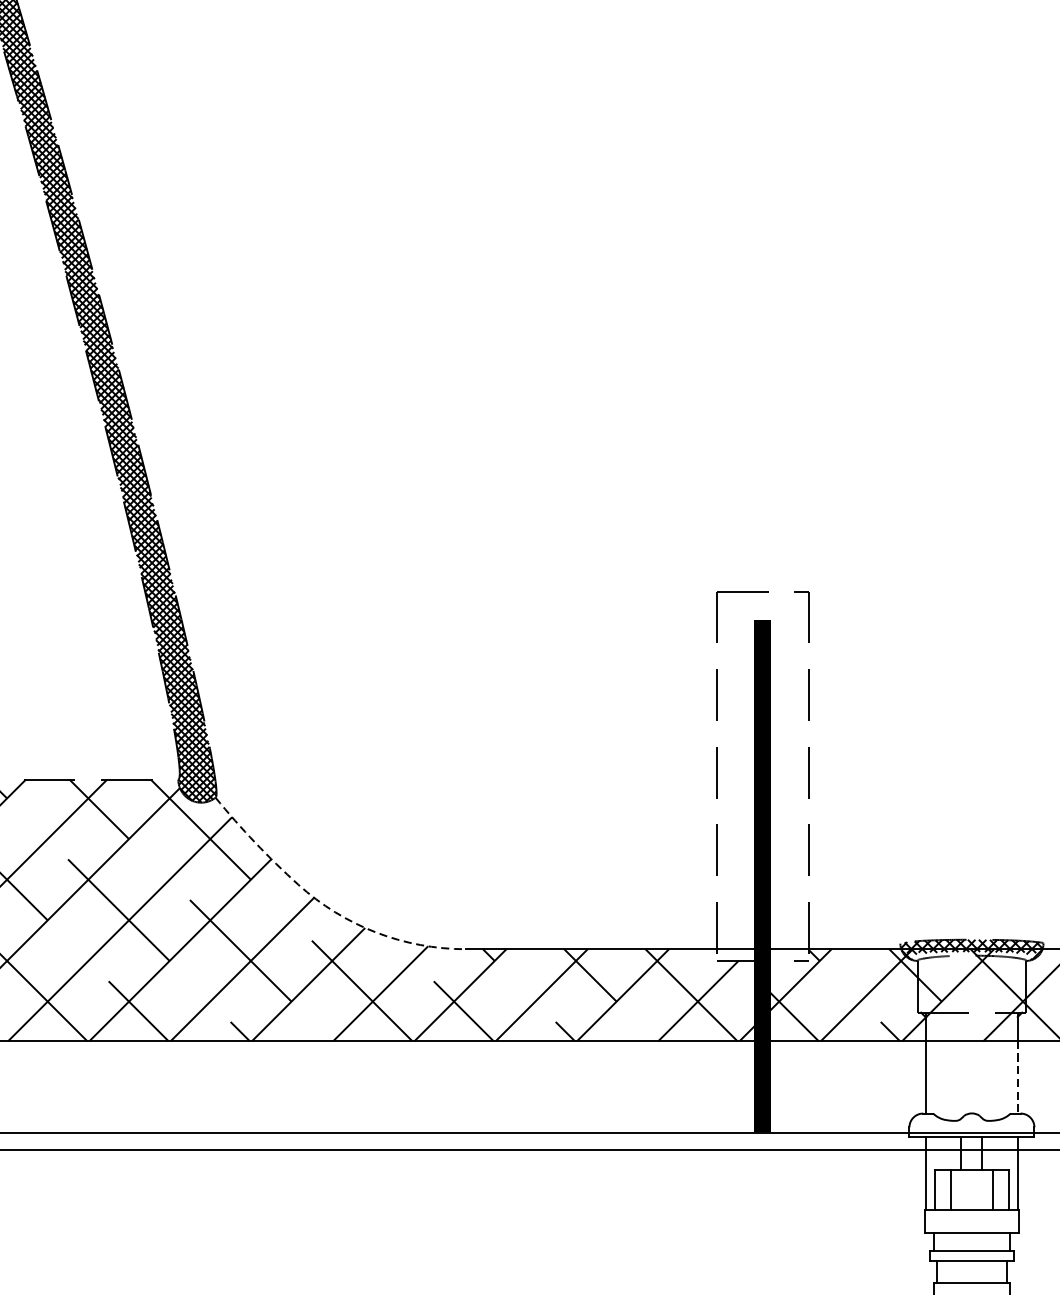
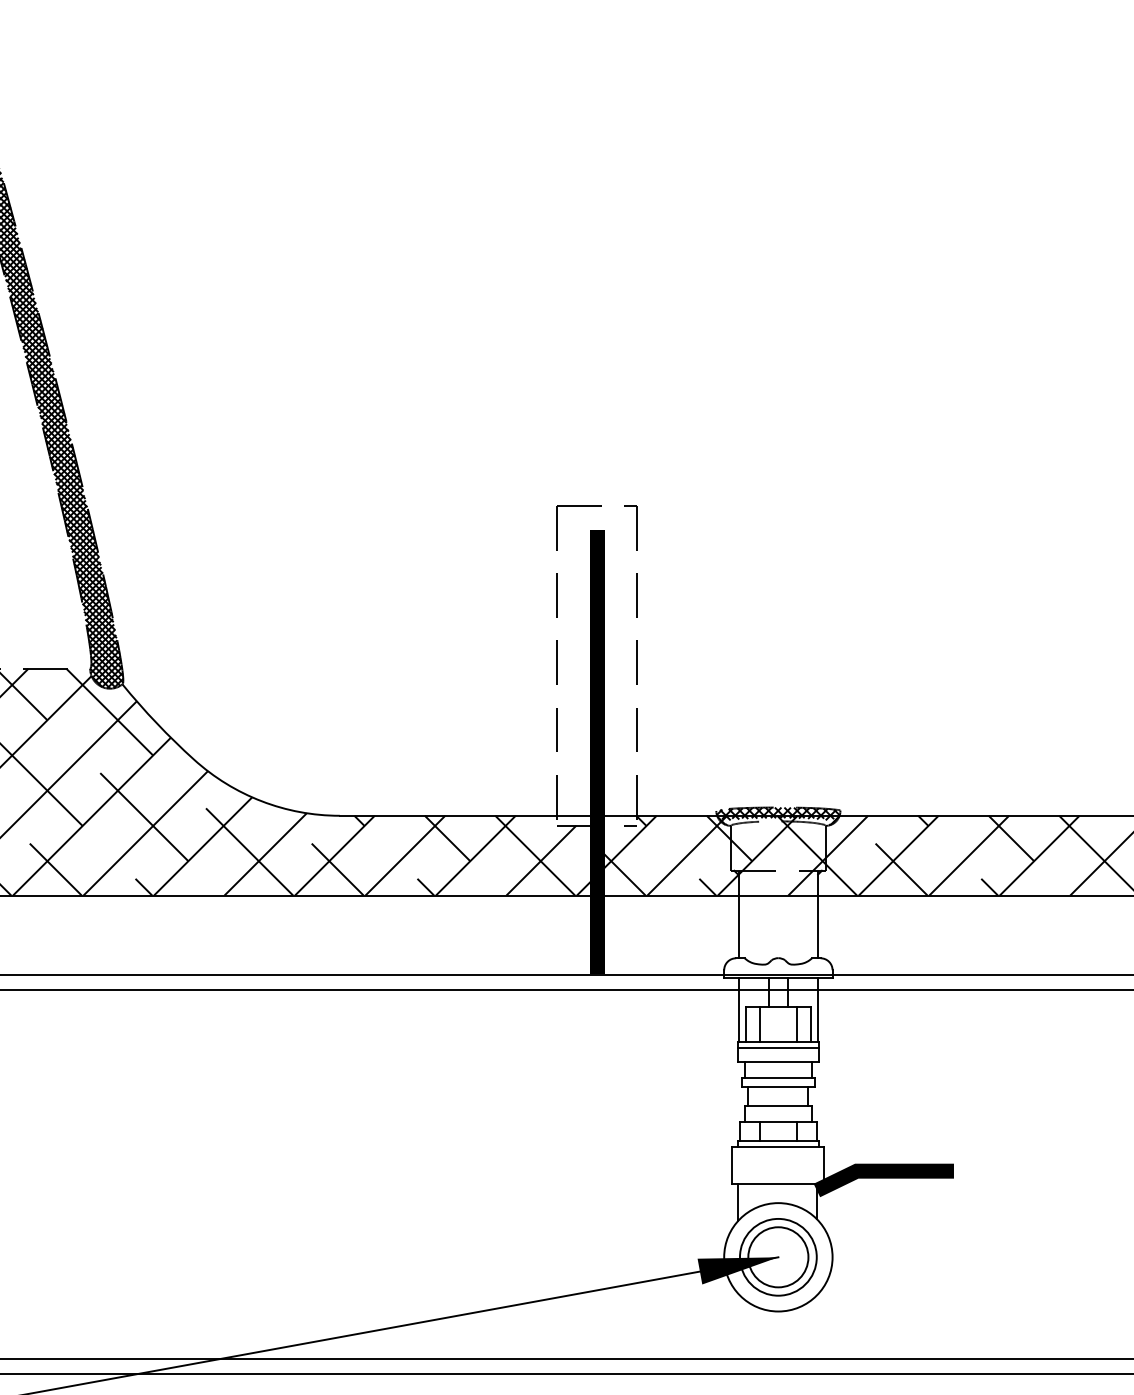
line: (322, 903) -> (215, 776), dashed -> solid
line: (1018, 1076) -> (818, 926), dashed -> solid
line: (972, 1216) -> (778, 1047), added

